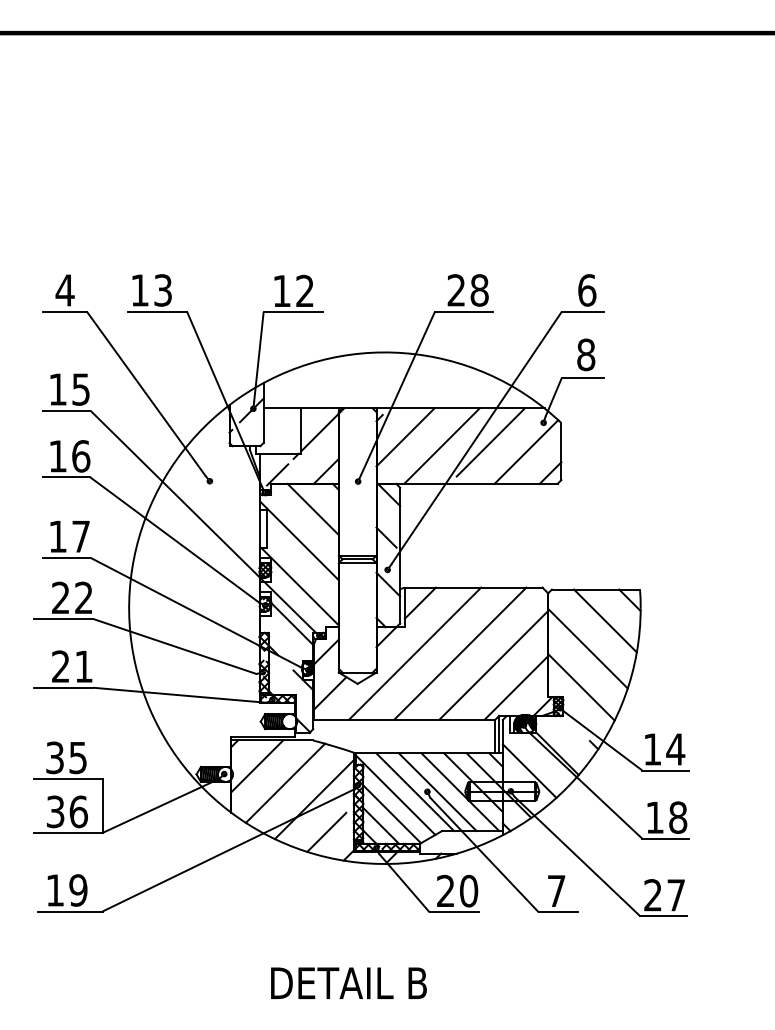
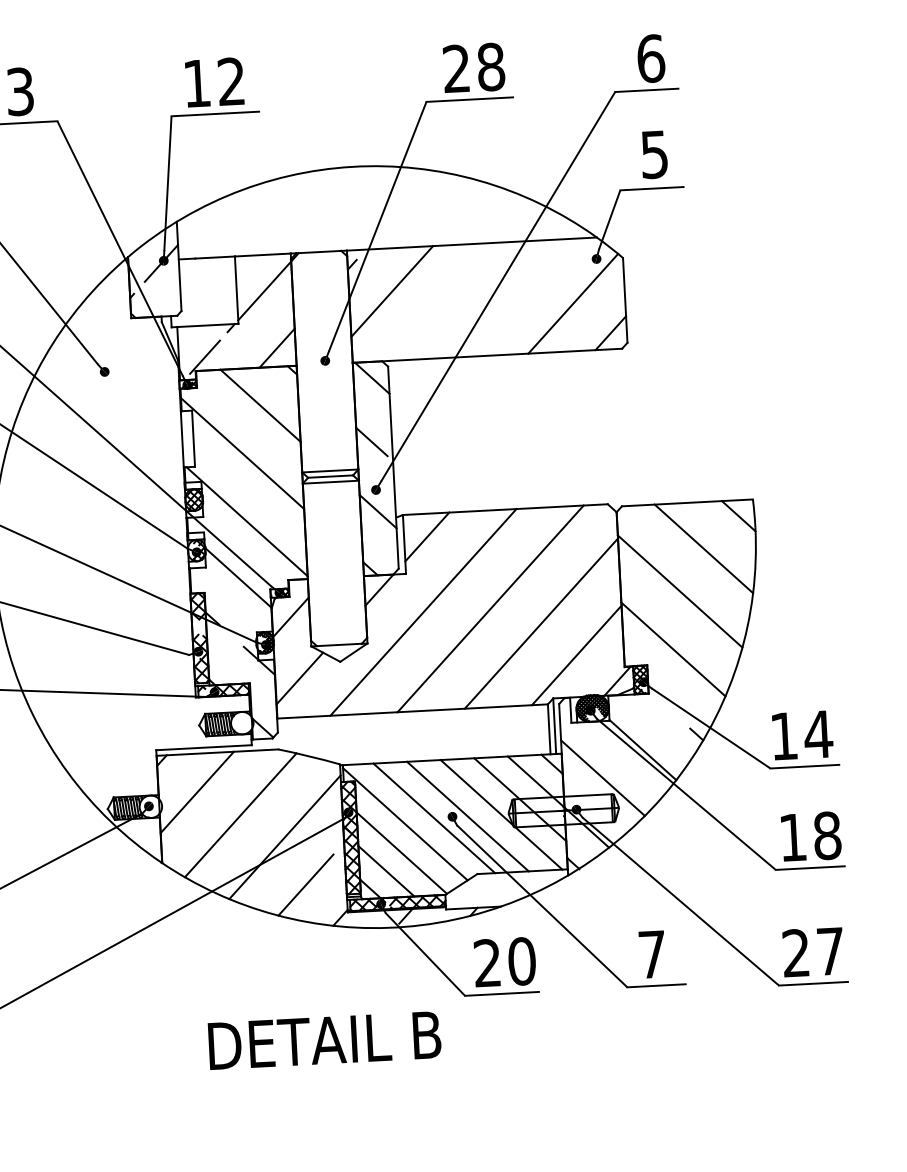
text: (586, 354) -> (655, 154), 8 -> 5
line: (490, 442) -> (519, 292), removed
line: (441, 445) -> (446, 300), removed
text: (348, 982) -> (324, 1039), moved

